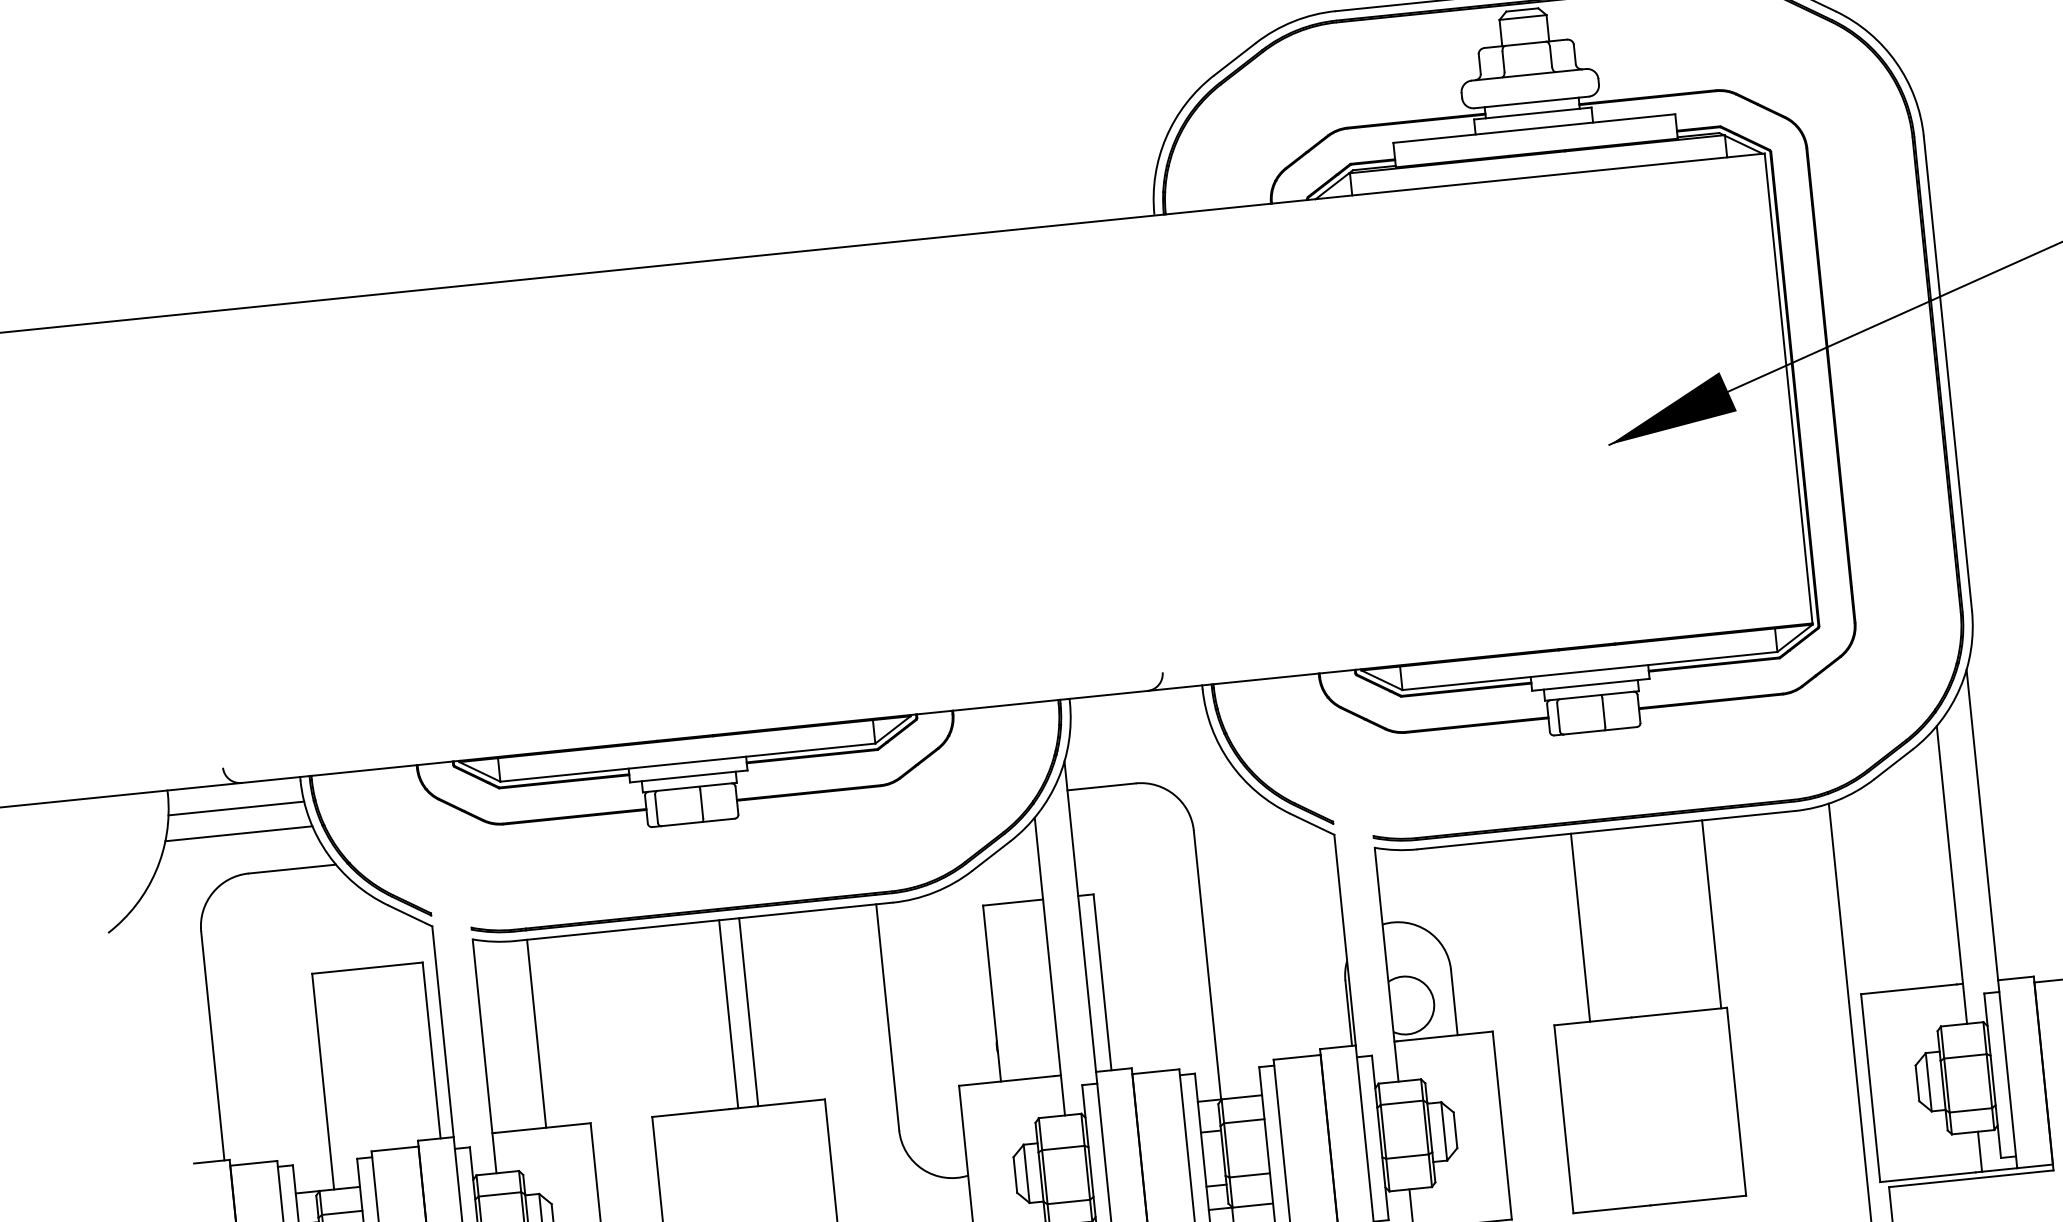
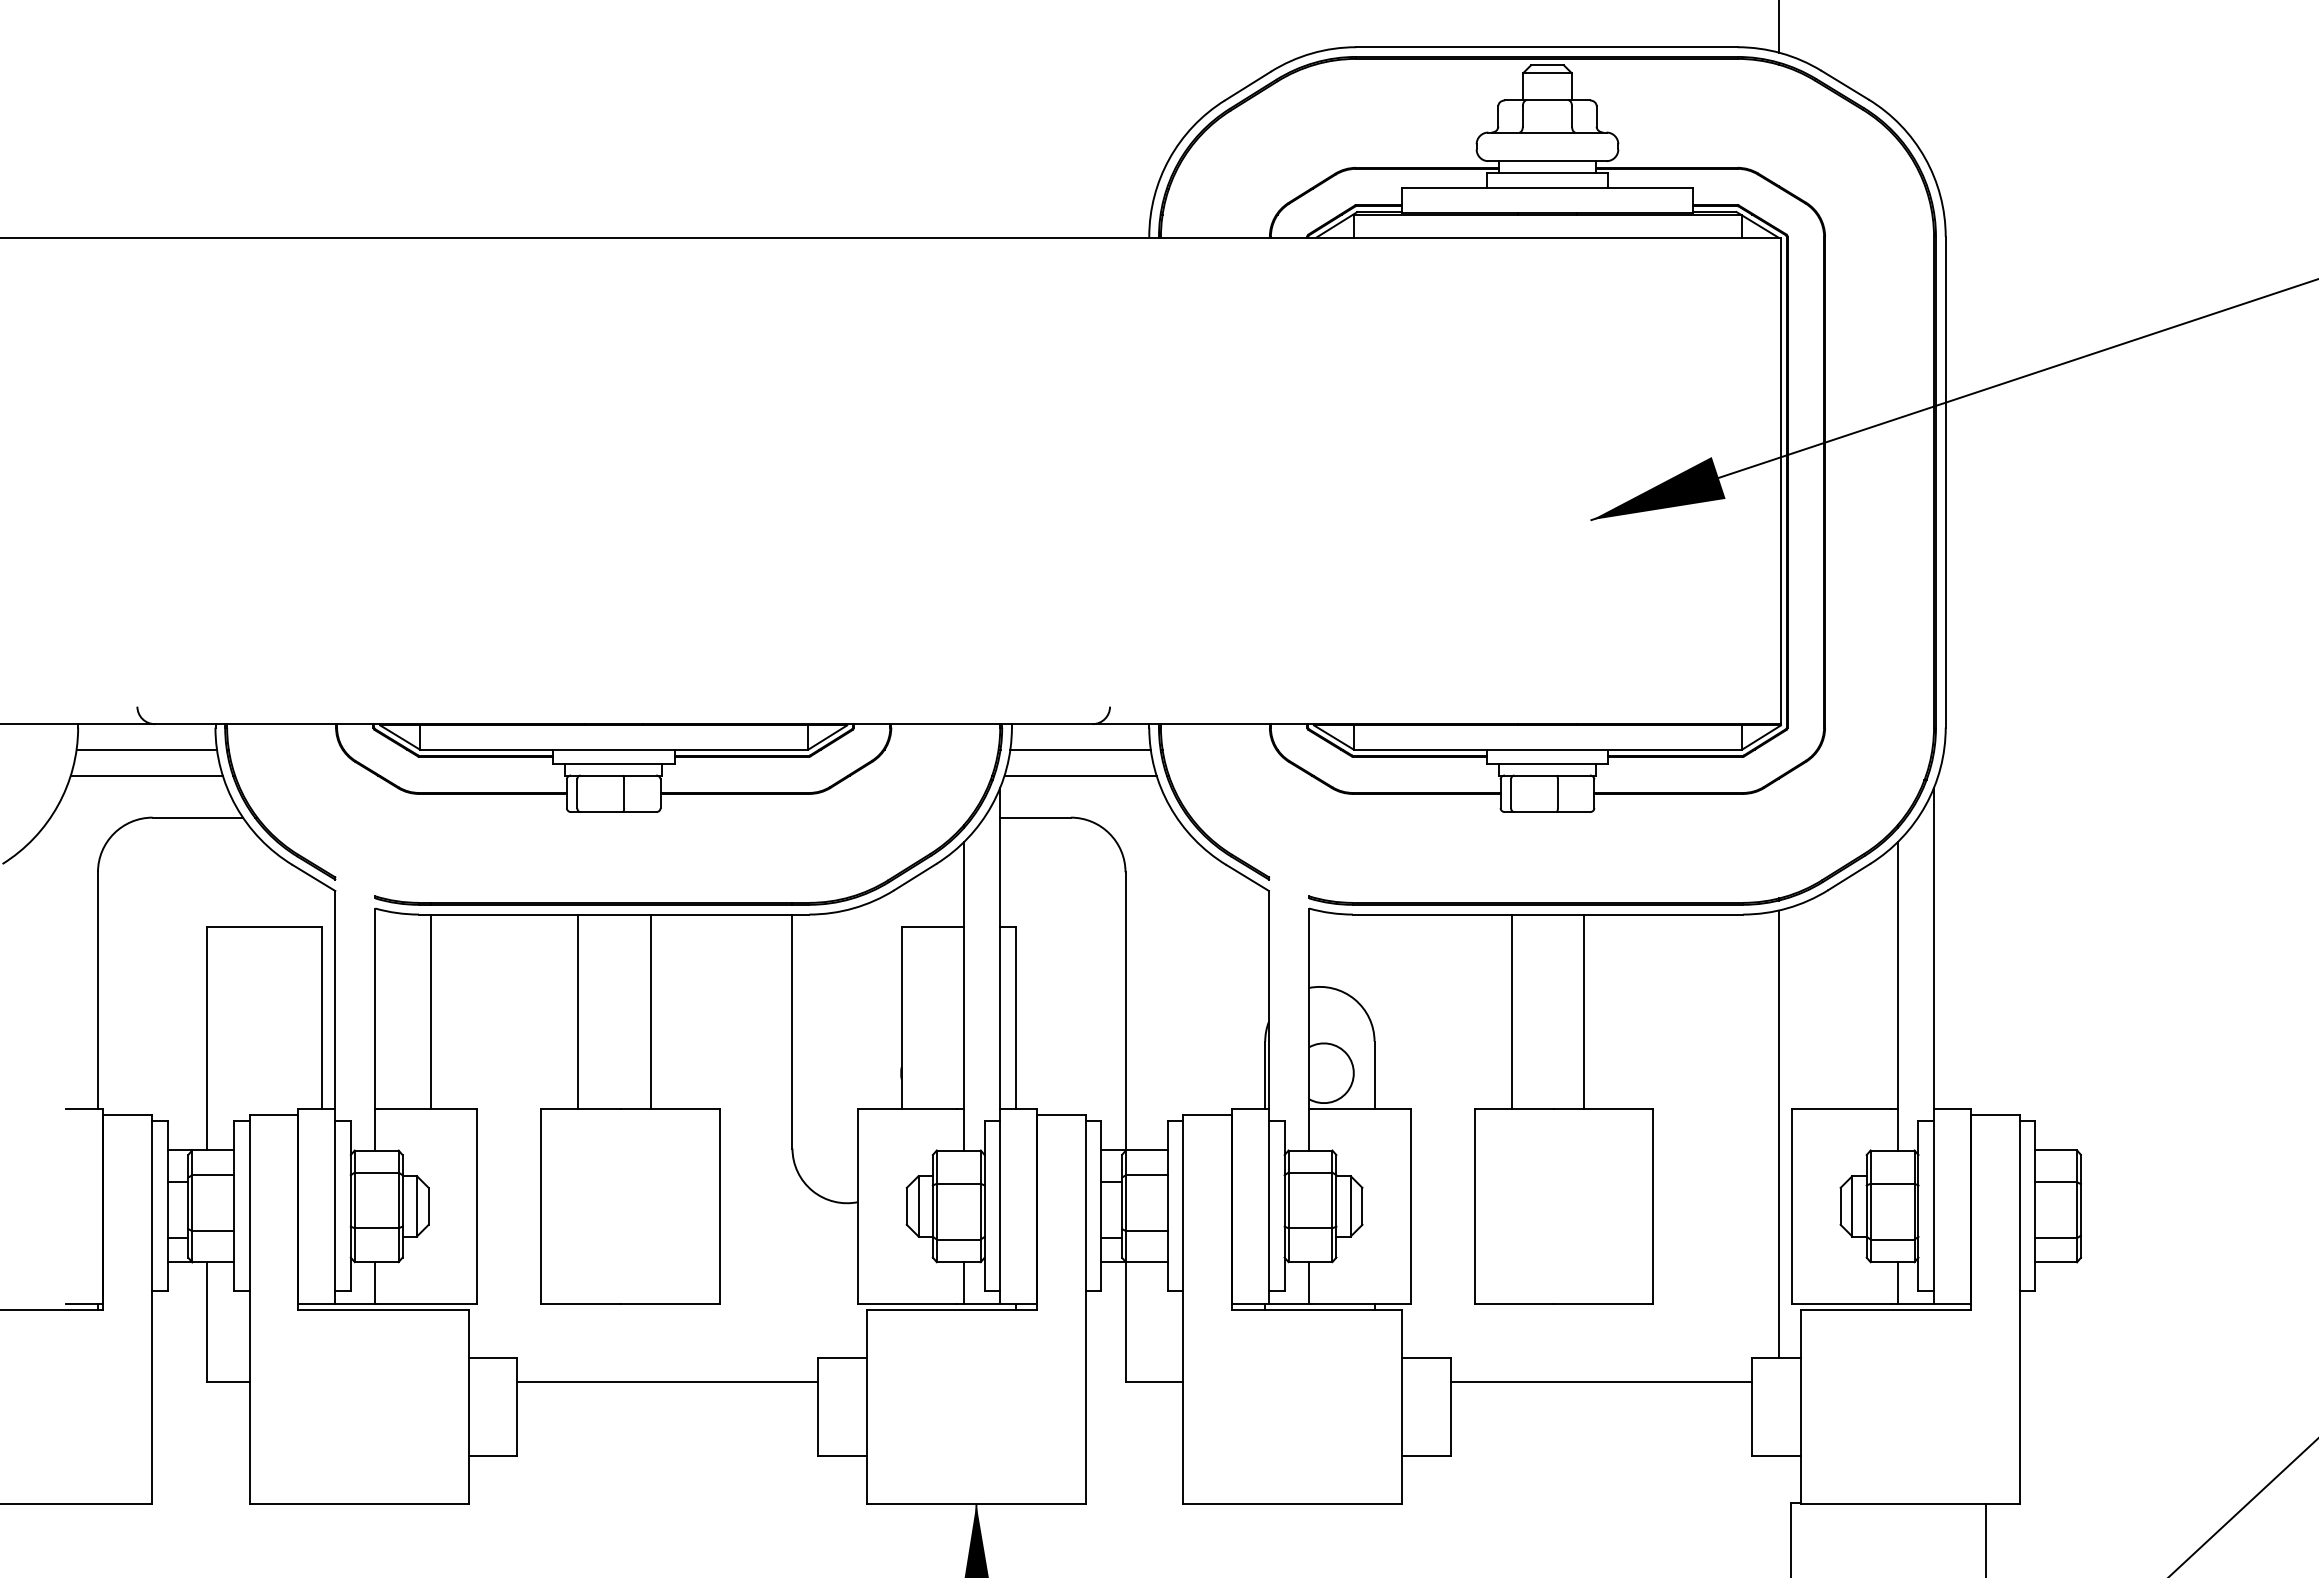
line: (1138, 716) -> (1080, 749), added
line: (1140, 741) -> (1080, 775), added
line: (1711, 914) -> (1584, 1011), moved
line: (728, 1013) -> (577, 1011), moved

